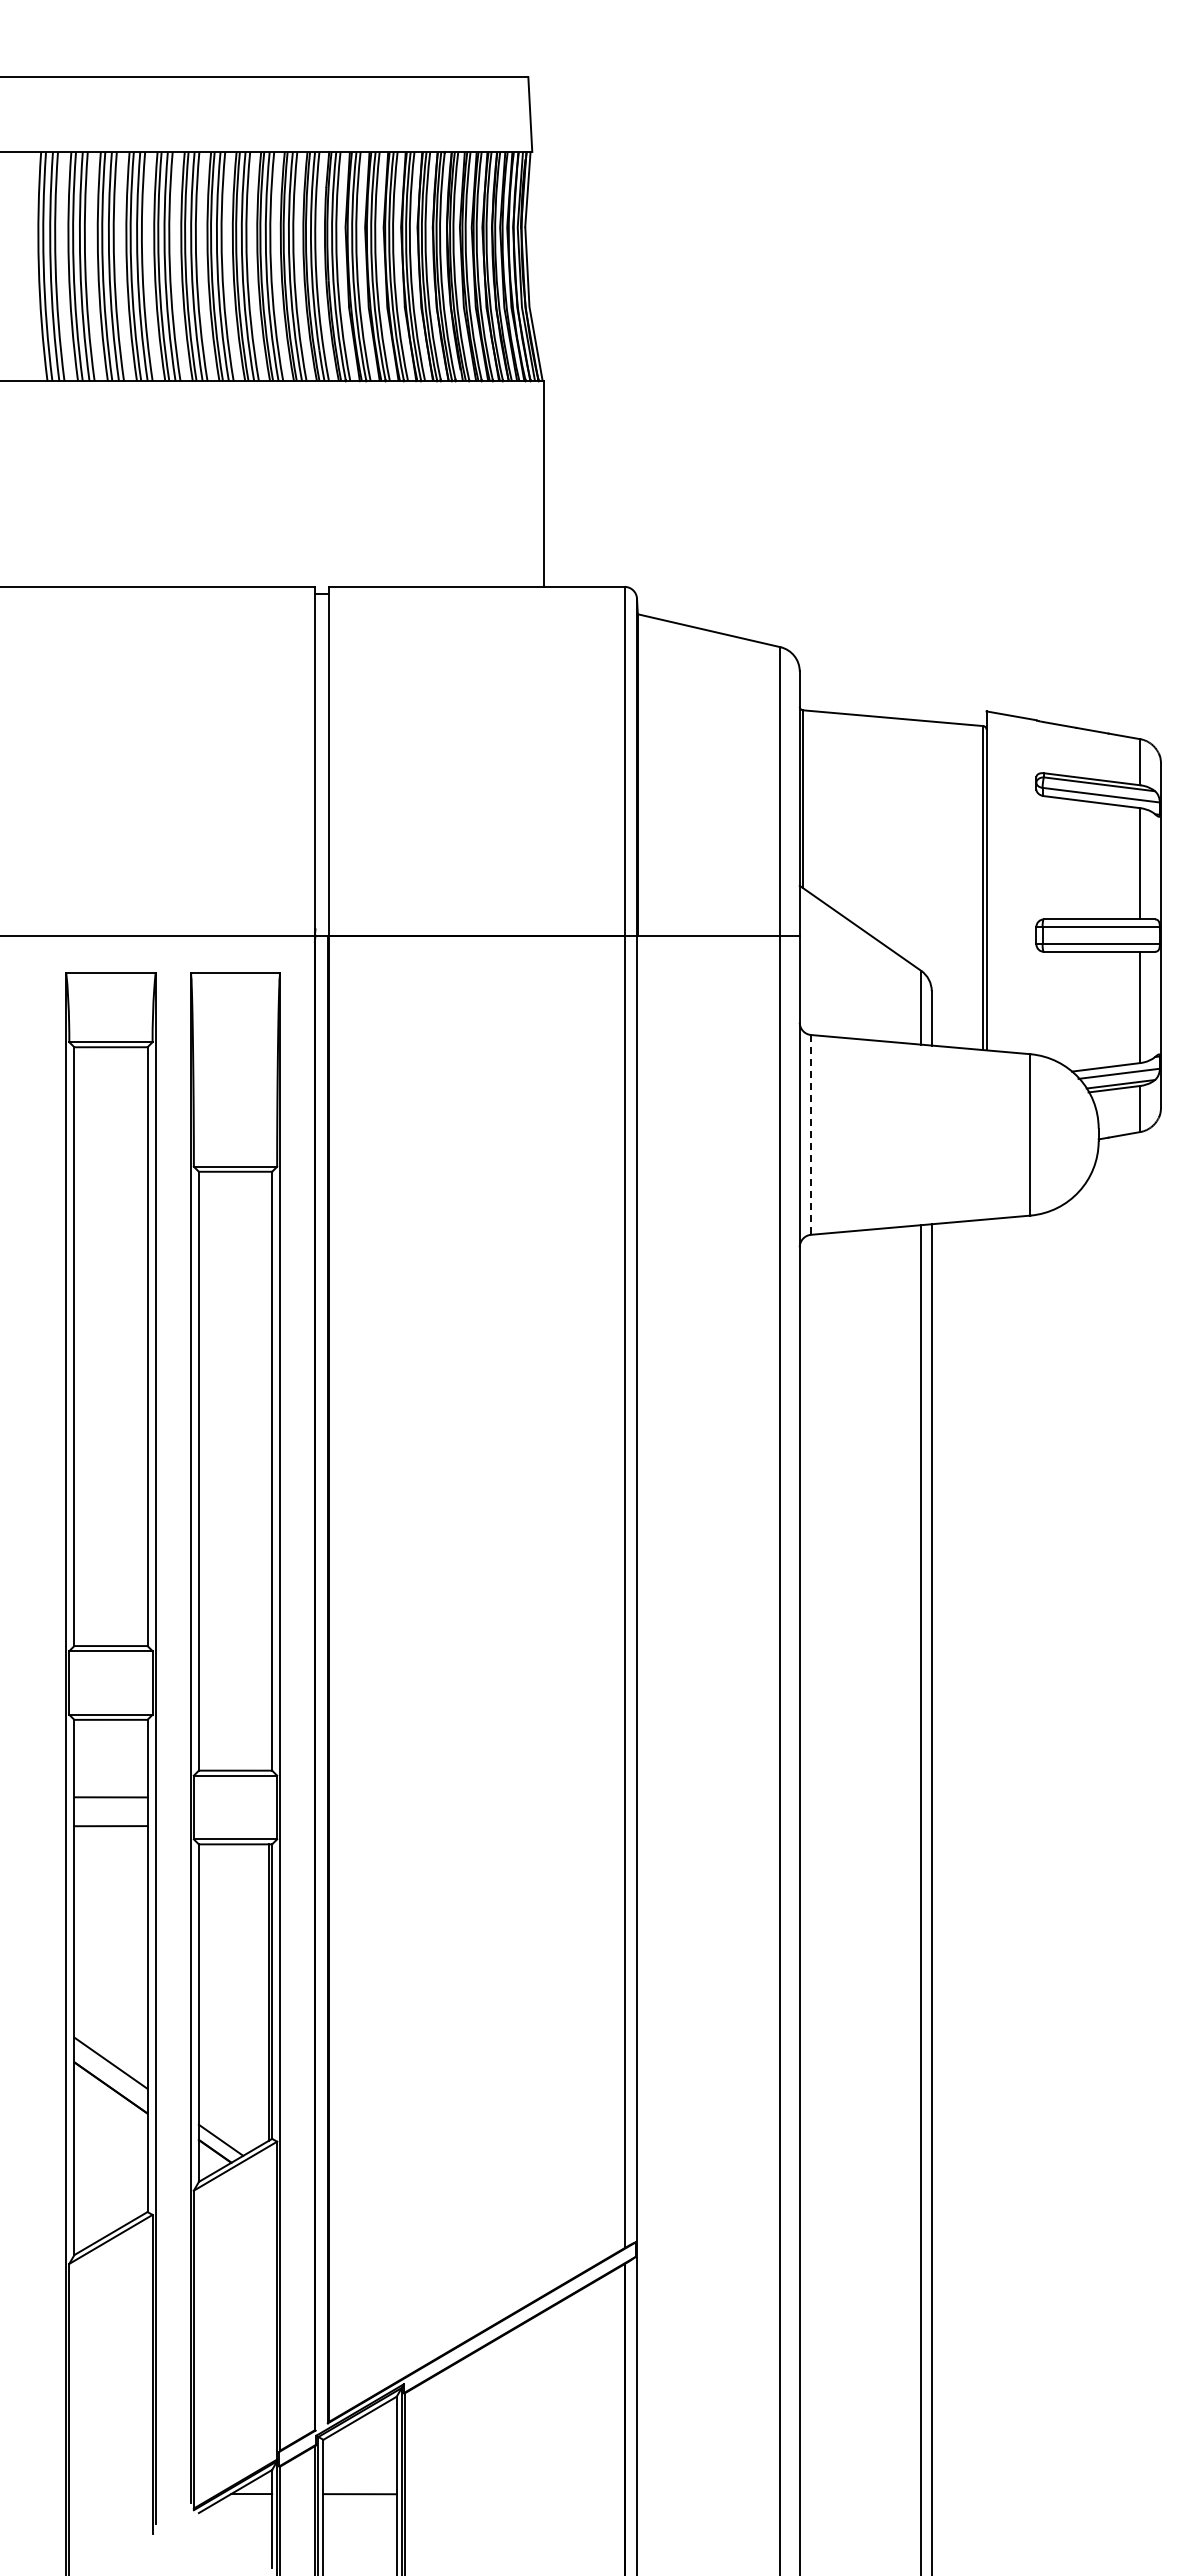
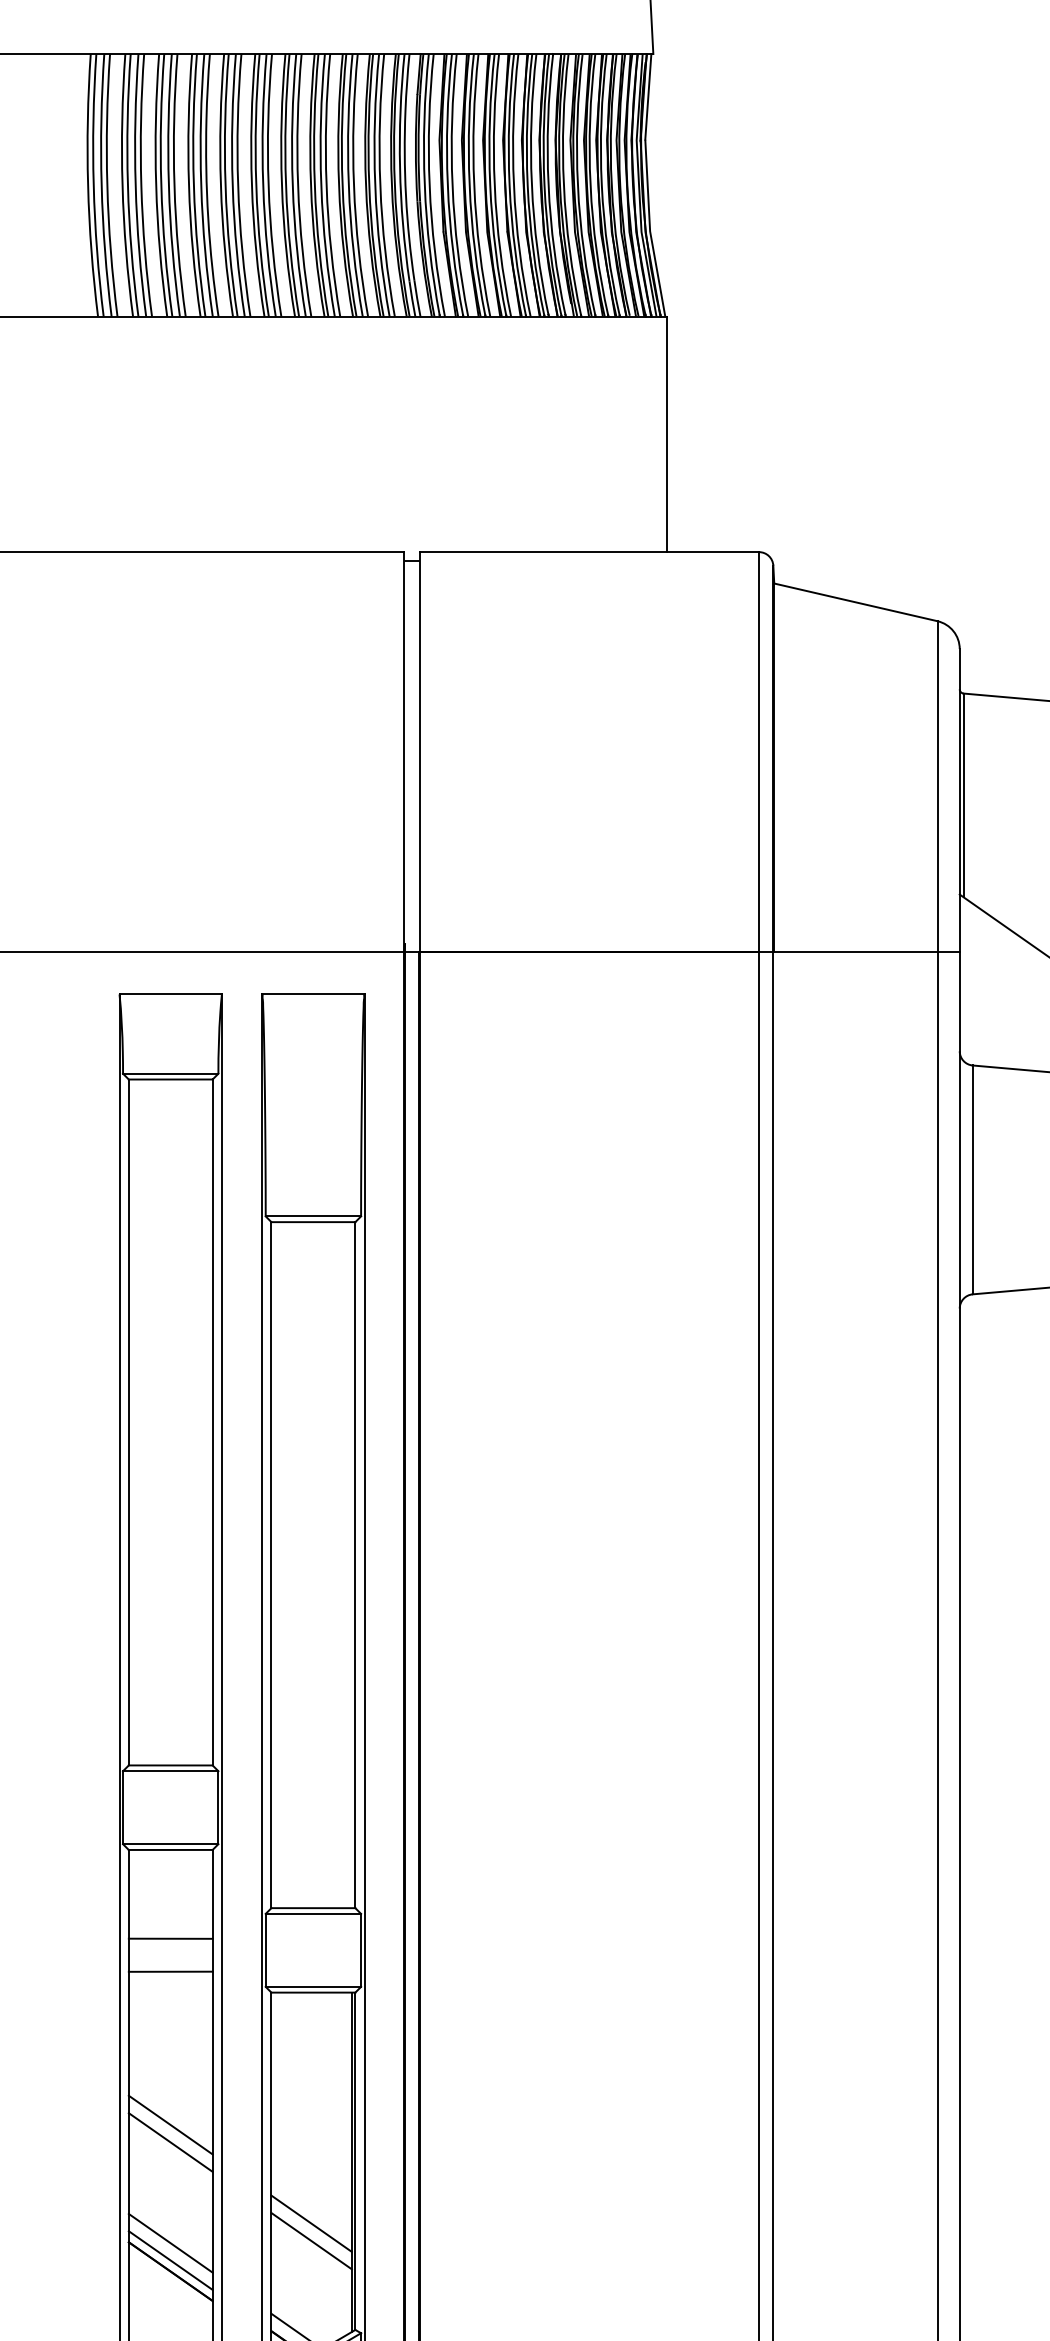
line: (811, 1134) -> (973, 1179), dashed -> solid
line: (110, 1959) -> (170, 2124), added
line: (110, 1974) -> (170, 2141), added
line: (233, 2045) -> (311, 2222), added
line: (233, 2060) -> (311, 2240), added
line: (110, 2077) -> (170, 2259), added

